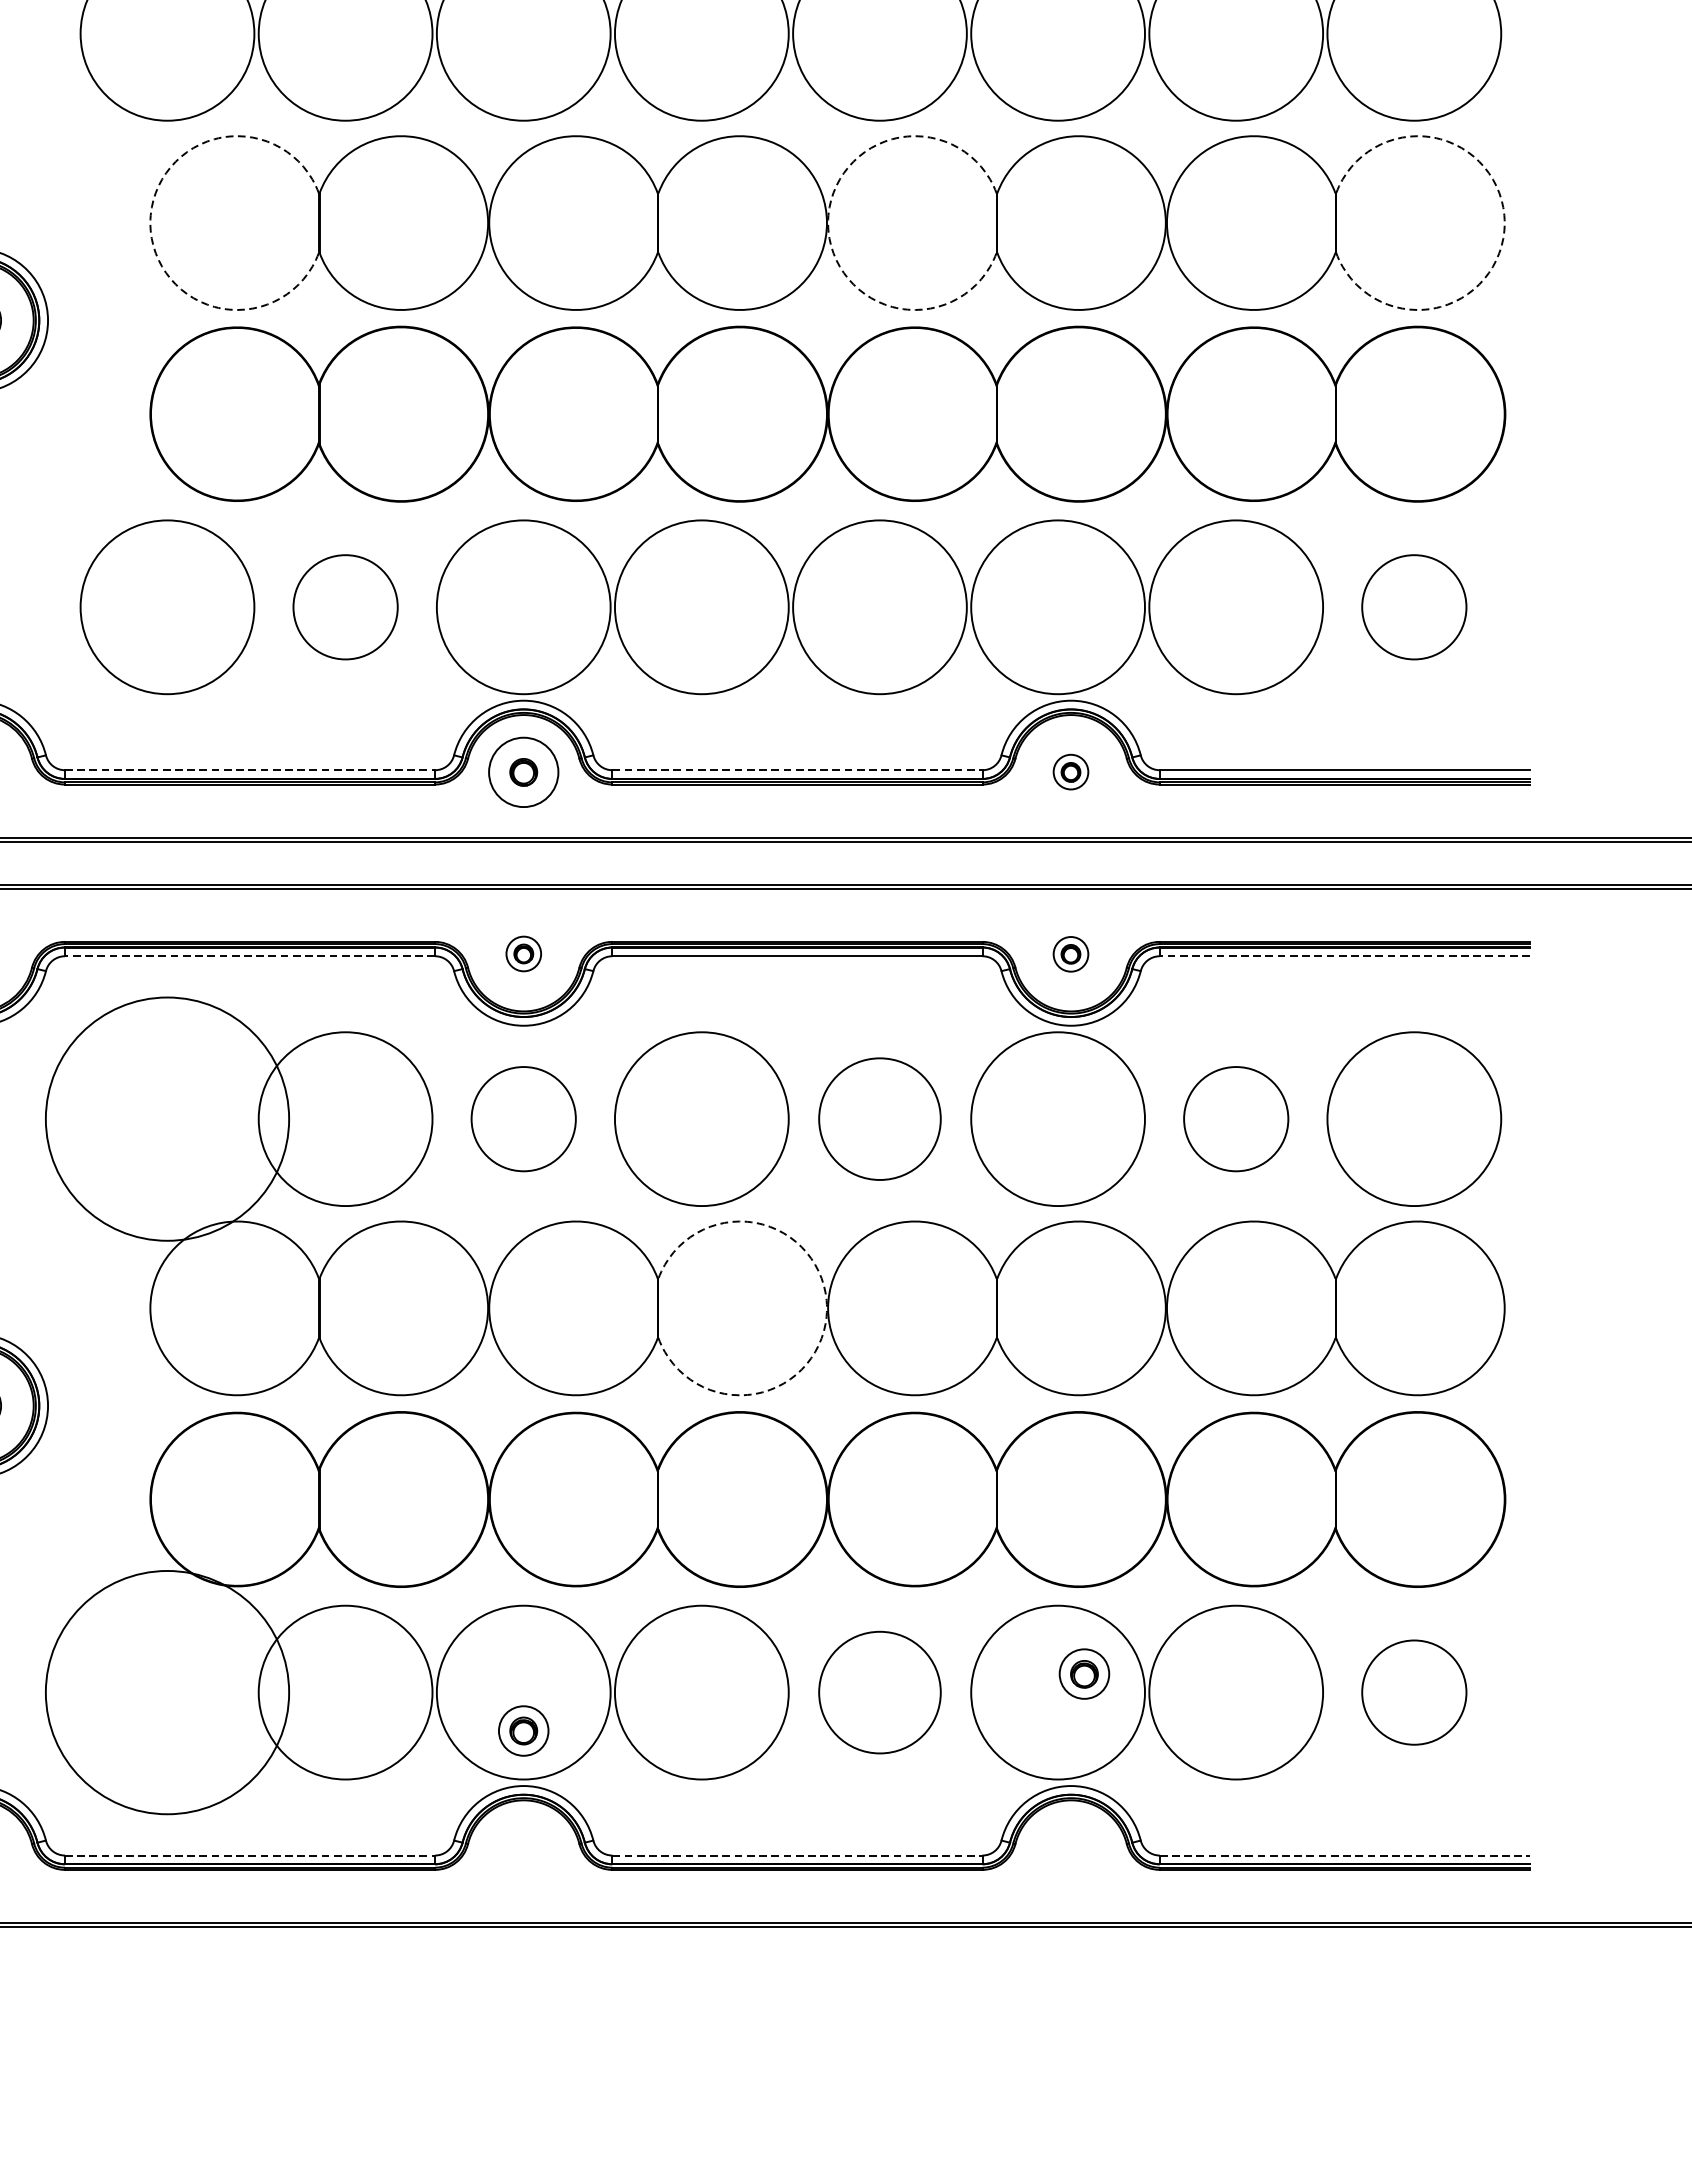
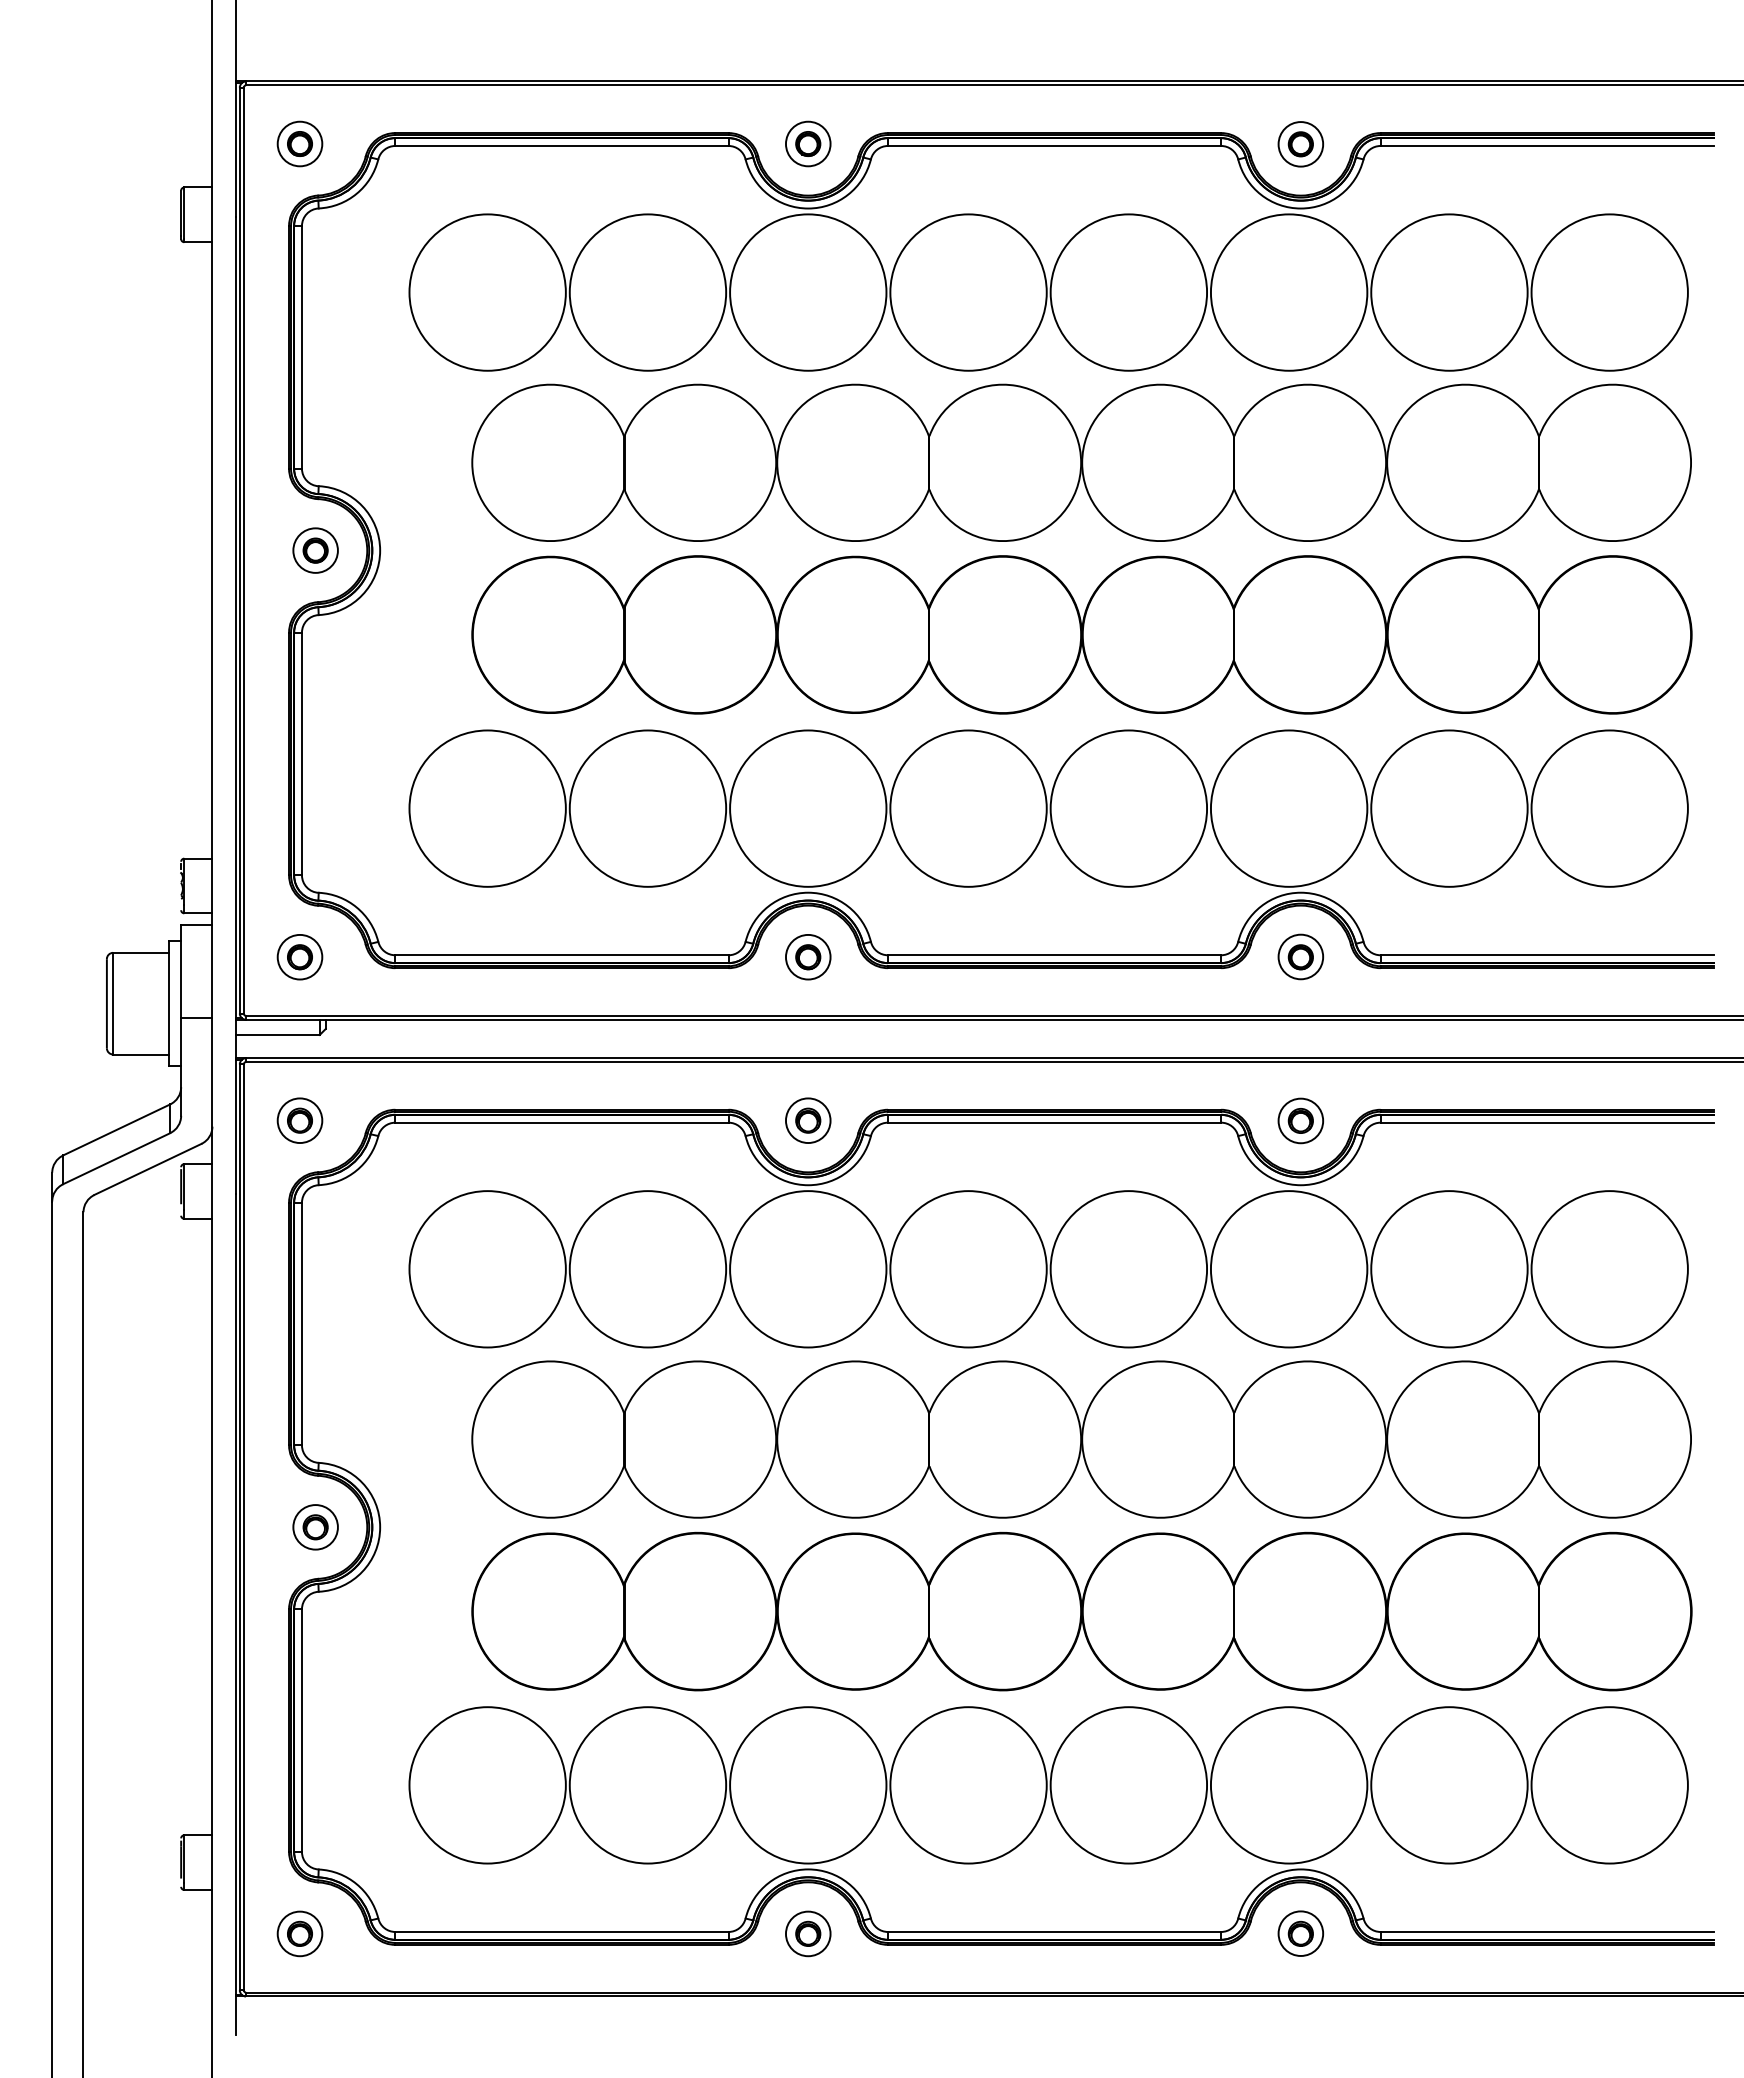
arc: (150, 222) -> (472, 462), dashed -> solid
arc: (828, 222) -> (1082, 462), dashed -> solid
arc: (1505, 222) -> (1691, 462), dashed -> solid
circle: (345, 607) -> (647, 808), size x1.67
circle: (1414, 607) -> (1609, 808), size x1.67
line: (249, 770) -> (561, 955), dashed -> solid
line: (797, 770) -> (1054, 955), dashed -> solid
circle: (522, 771) -> (807, 956), size x0.71
part: (1070, 771) -> (1300, 956), size x1.43
part: (523, 953) -> (808, 1120), size x1.43
part: (1070, 953) -> (1300, 1120), size x1.43
line: (249, 956) -> (561, 1122), dashed -> solid
line: (1345, 956) -> (1547, 1122), dashed -> solid
circle: (167, 1119) -> (487, 1269), size x0.71
circle: (523, 1119) -> (808, 1269), size x1.67
circle: (879, 1119) -> (1128, 1269), size x1.43
circle: (1236, 1119) -> (1449, 1269), size x1.67
arc: (827, 1308) -> (1081, 1439), dashed -> solid
part: (1084, 1673) -> (1300, 1933), moved
circle: (167, 1692) -> (487, 1785), size x0.71
circle: (879, 1692) -> (1128, 1785), size x1.43
circle: (1414, 1692) -> (1609, 1785), size x1.67
part: (523, 1730) -> (808, 1933), moved
line: (249, 1855) -> (561, 1931), dashed -> solid
line: (797, 1855) -> (1054, 1931), dashed -> solid
line: (1345, 1855) -> (1547, 1931), dashed -> solid

